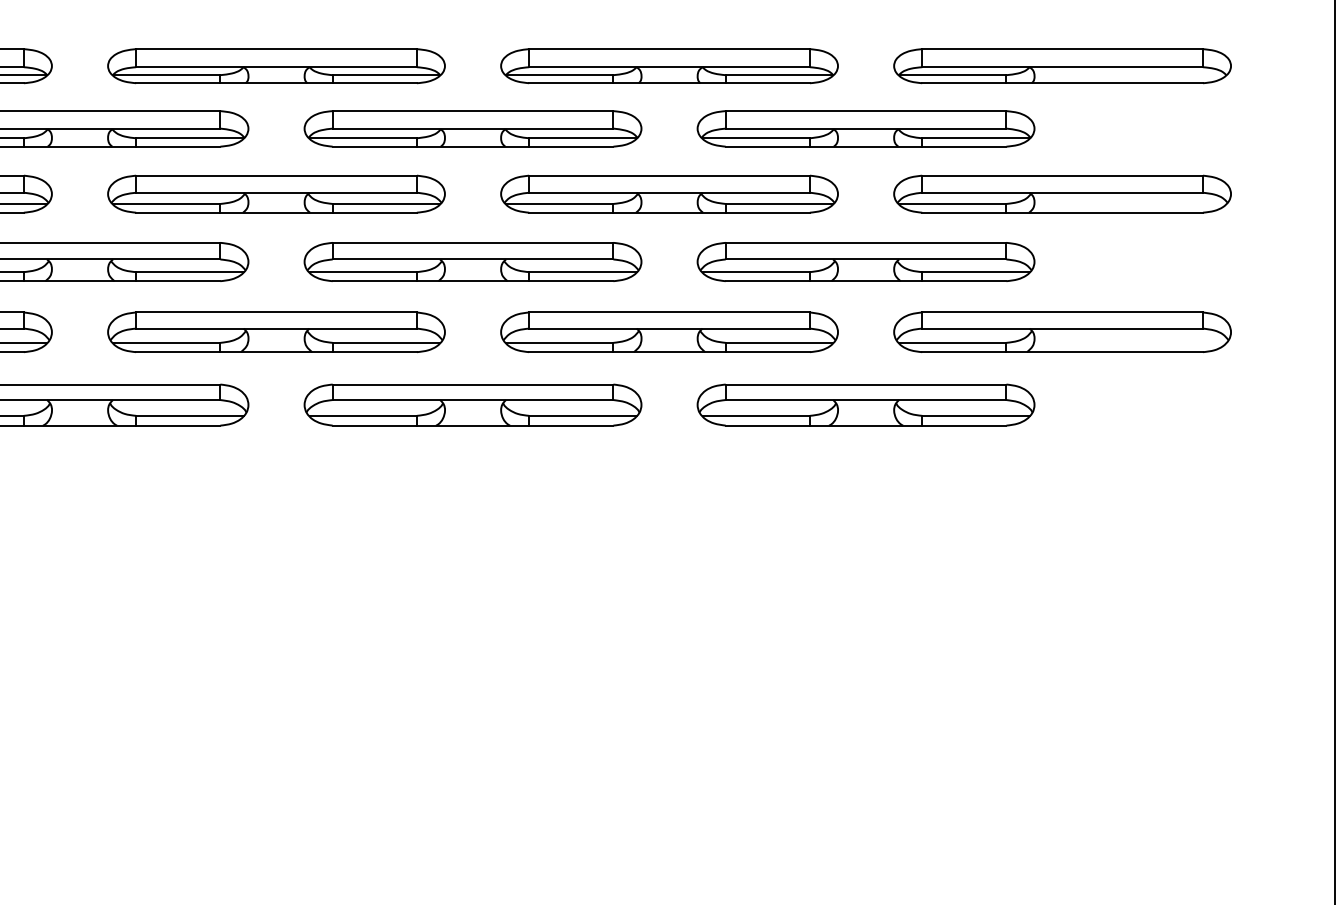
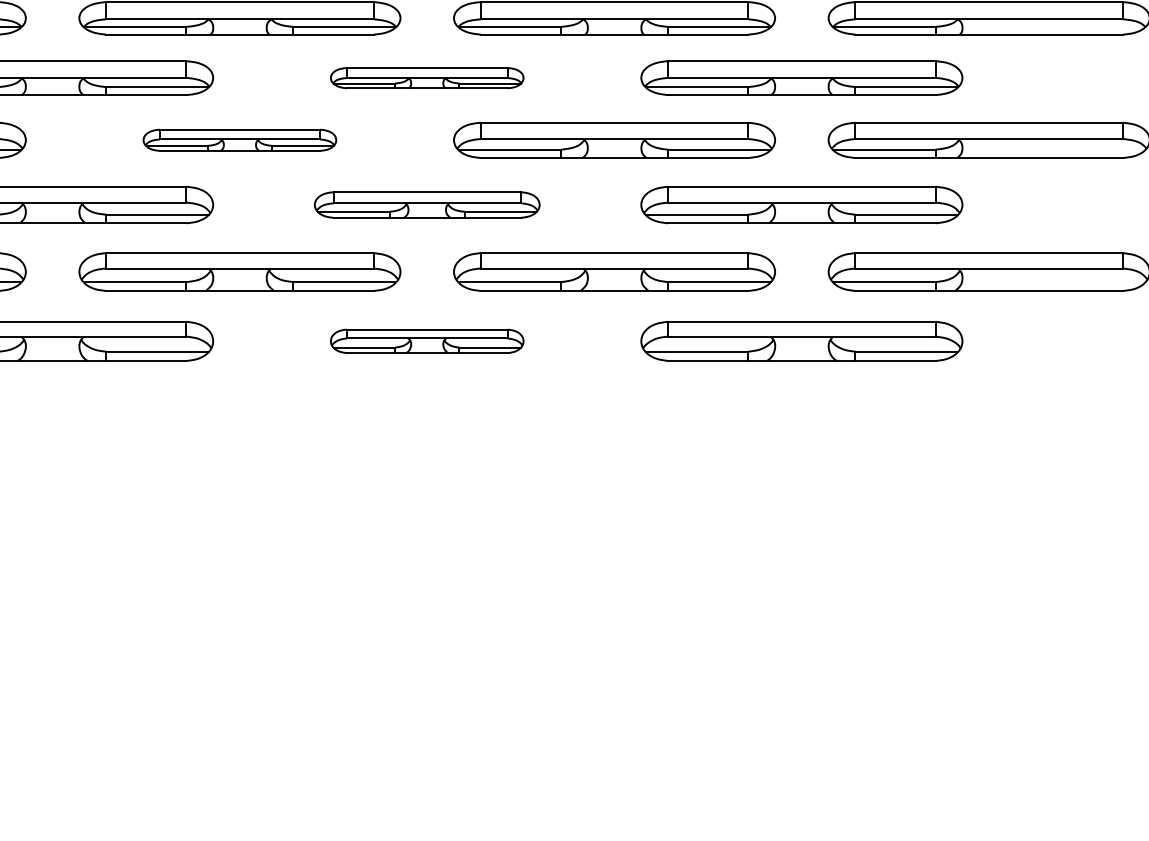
part: (472, 128) -> (426, 77), size x0.6
part: (276, 193) -> (239, 139), size x0.6
part: (472, 261) -> (426, 204), size x0.7
part: (472, 404) -> (426, 340), size x0.6

